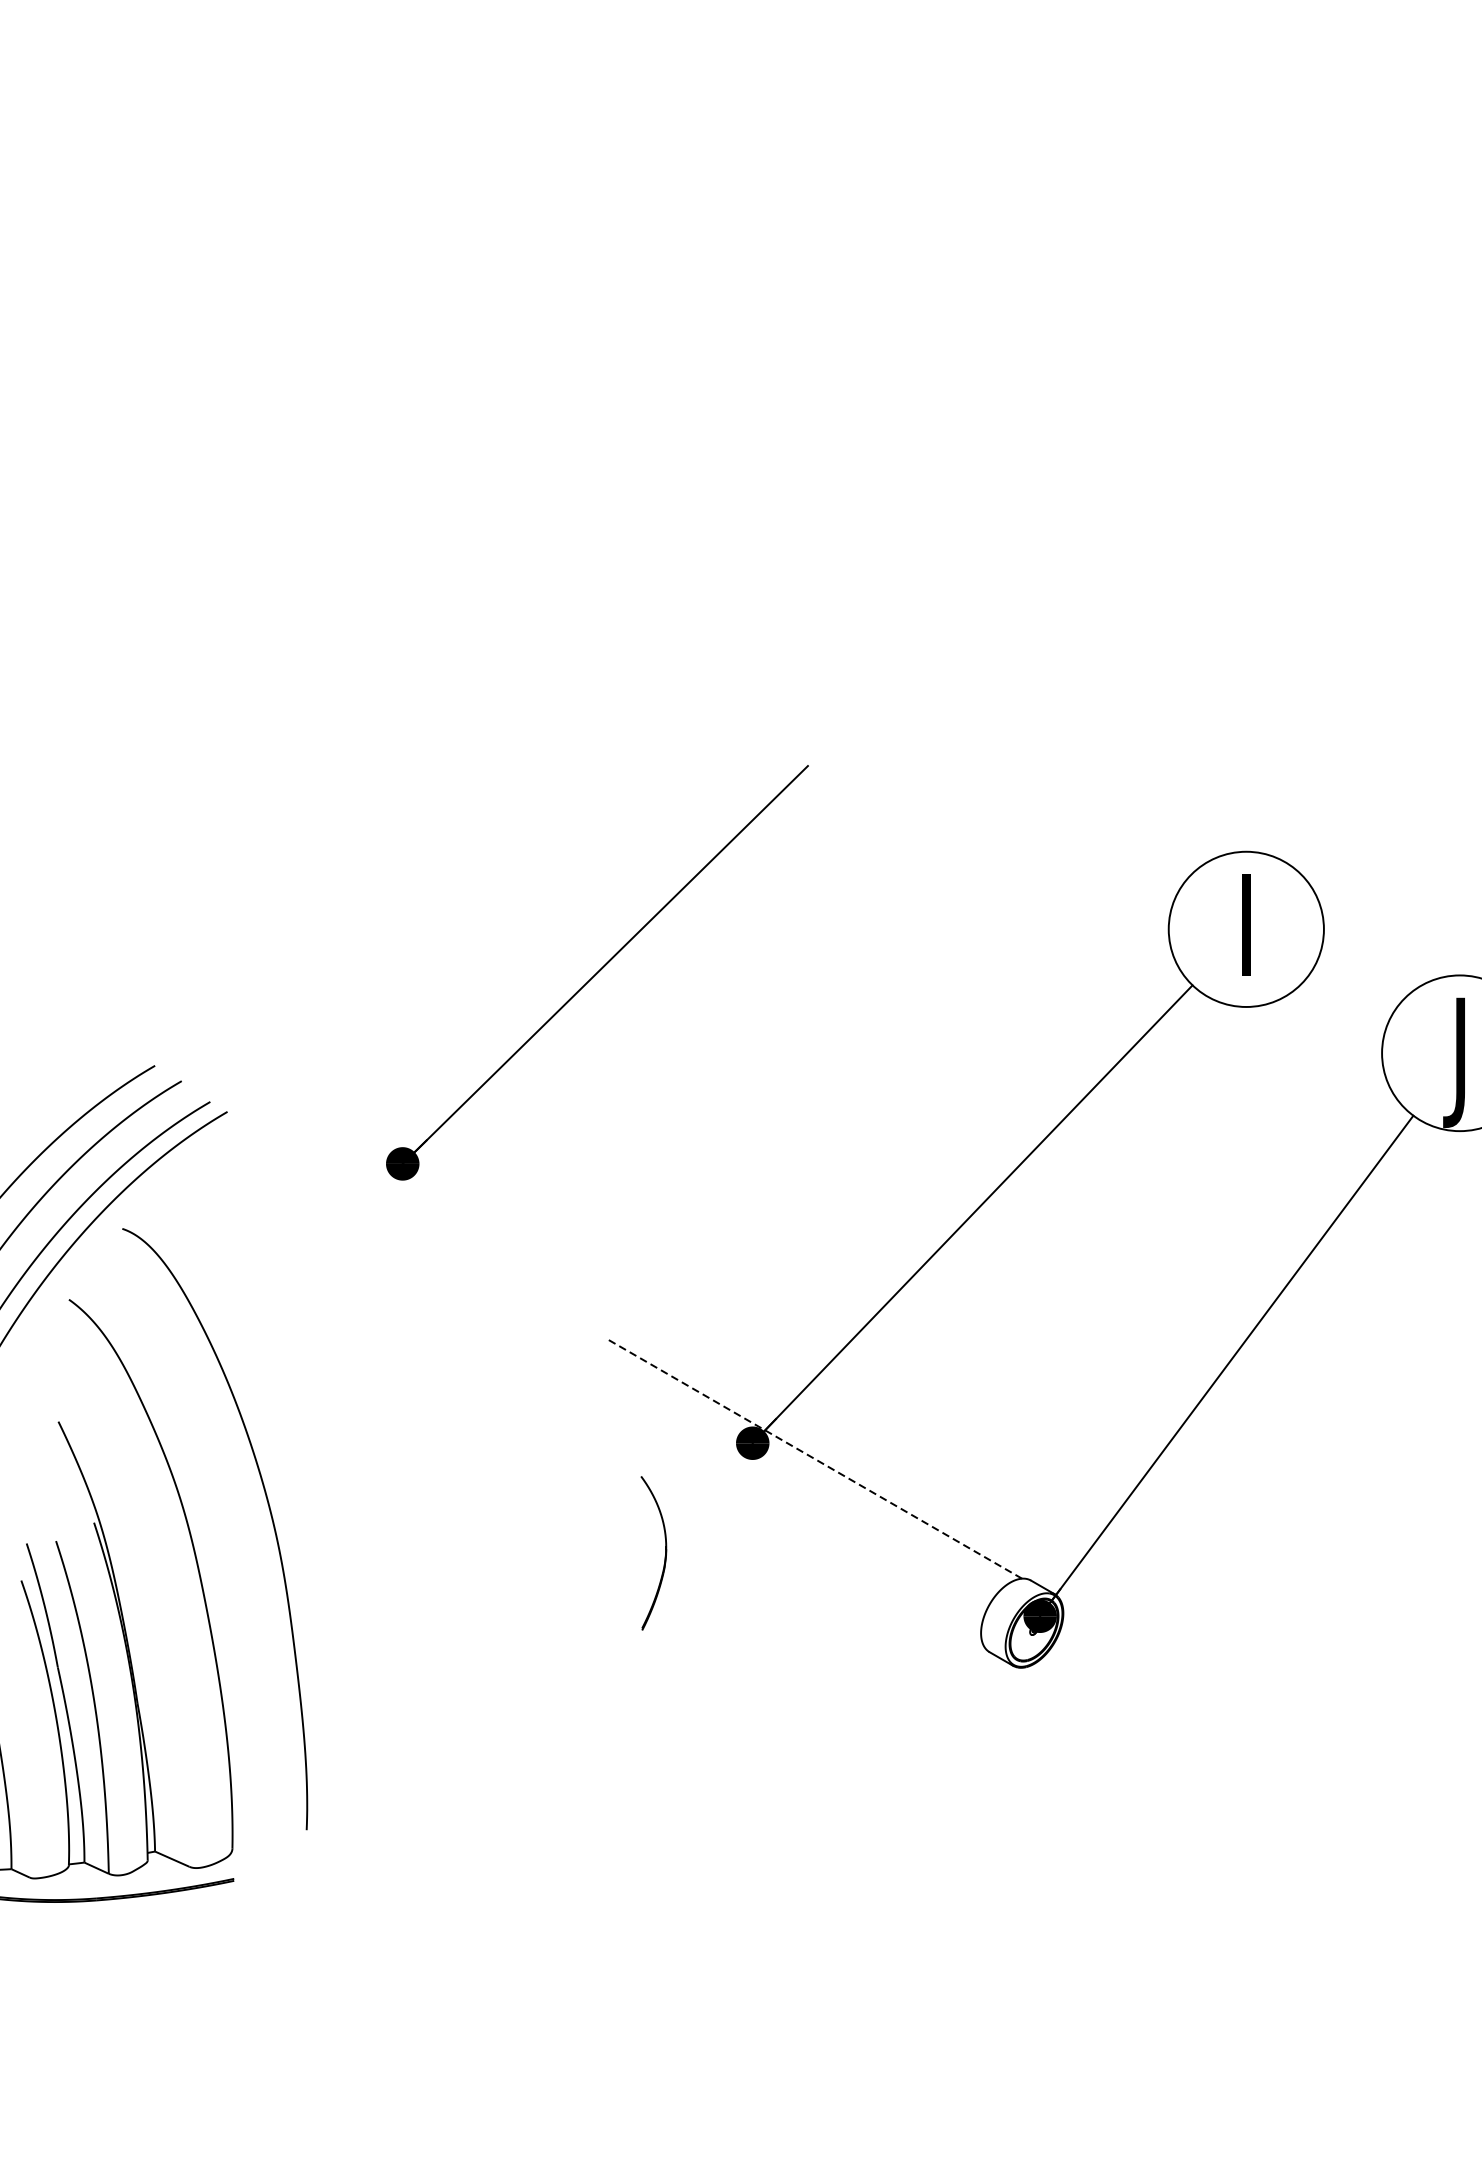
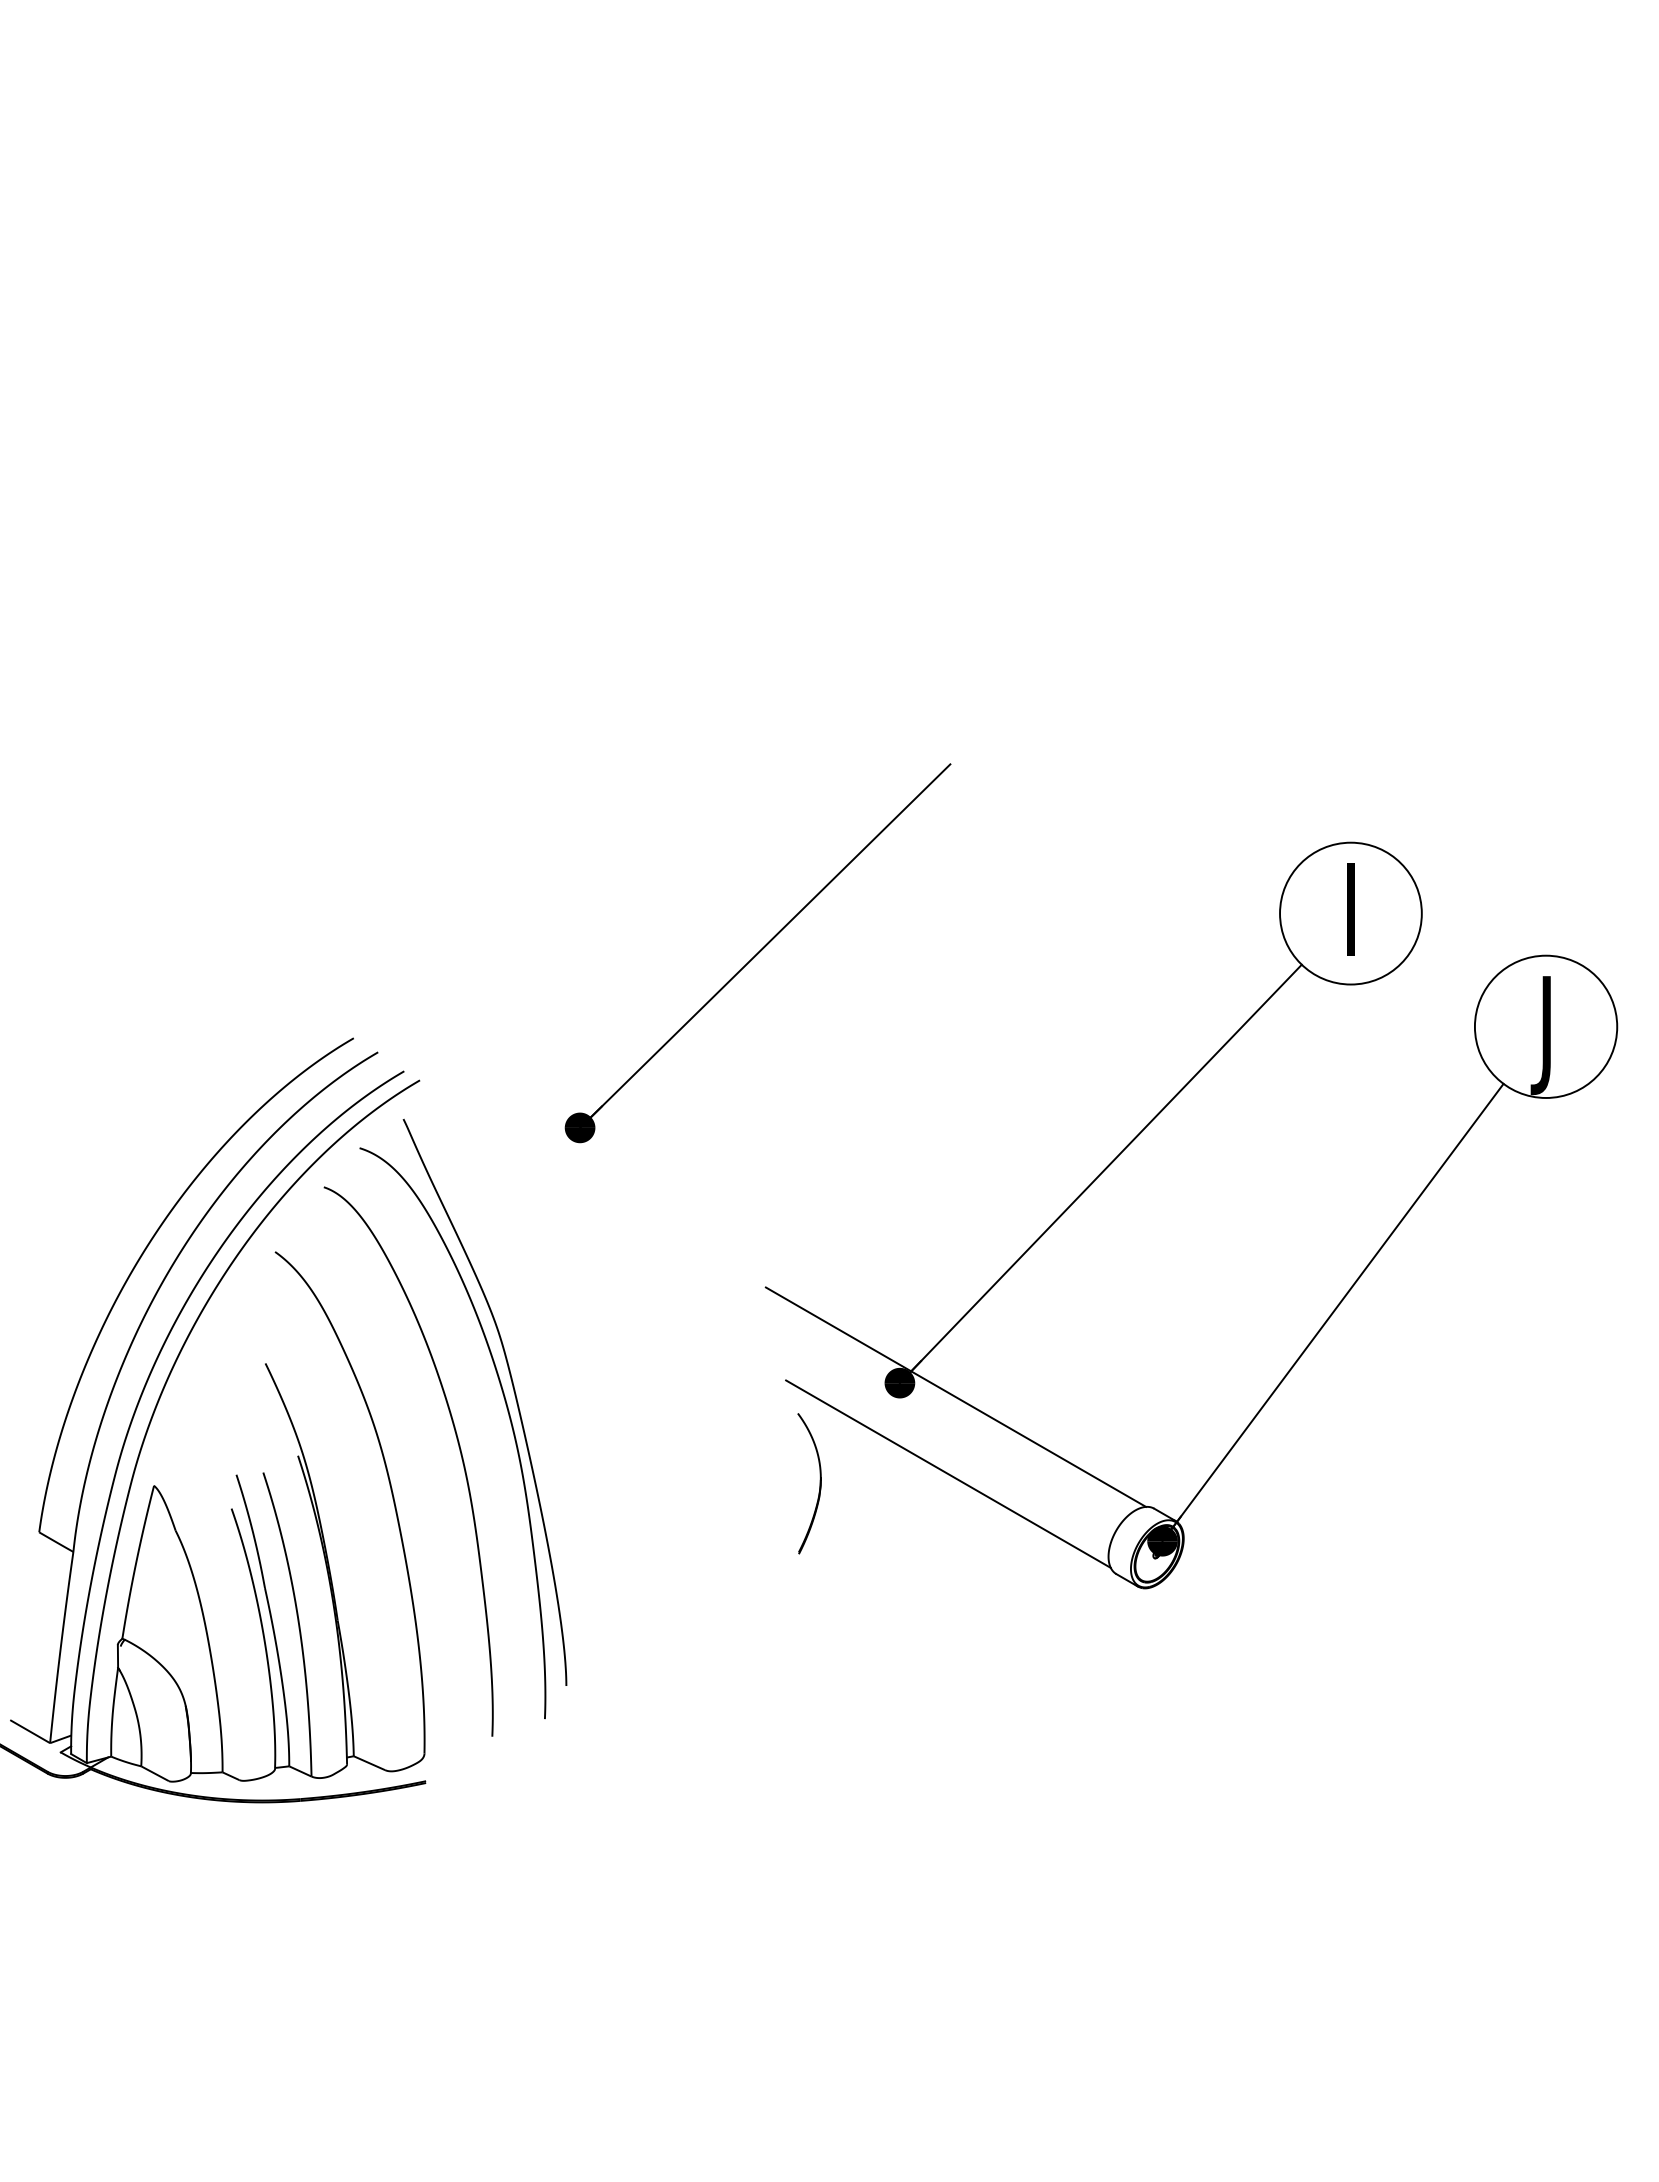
line: (813, 1457) -> (955, 1396), dashed -> solid
part: (322, 1470) -> (506, 1408), added
line: (805, 1542) -> (948, 1473), added

